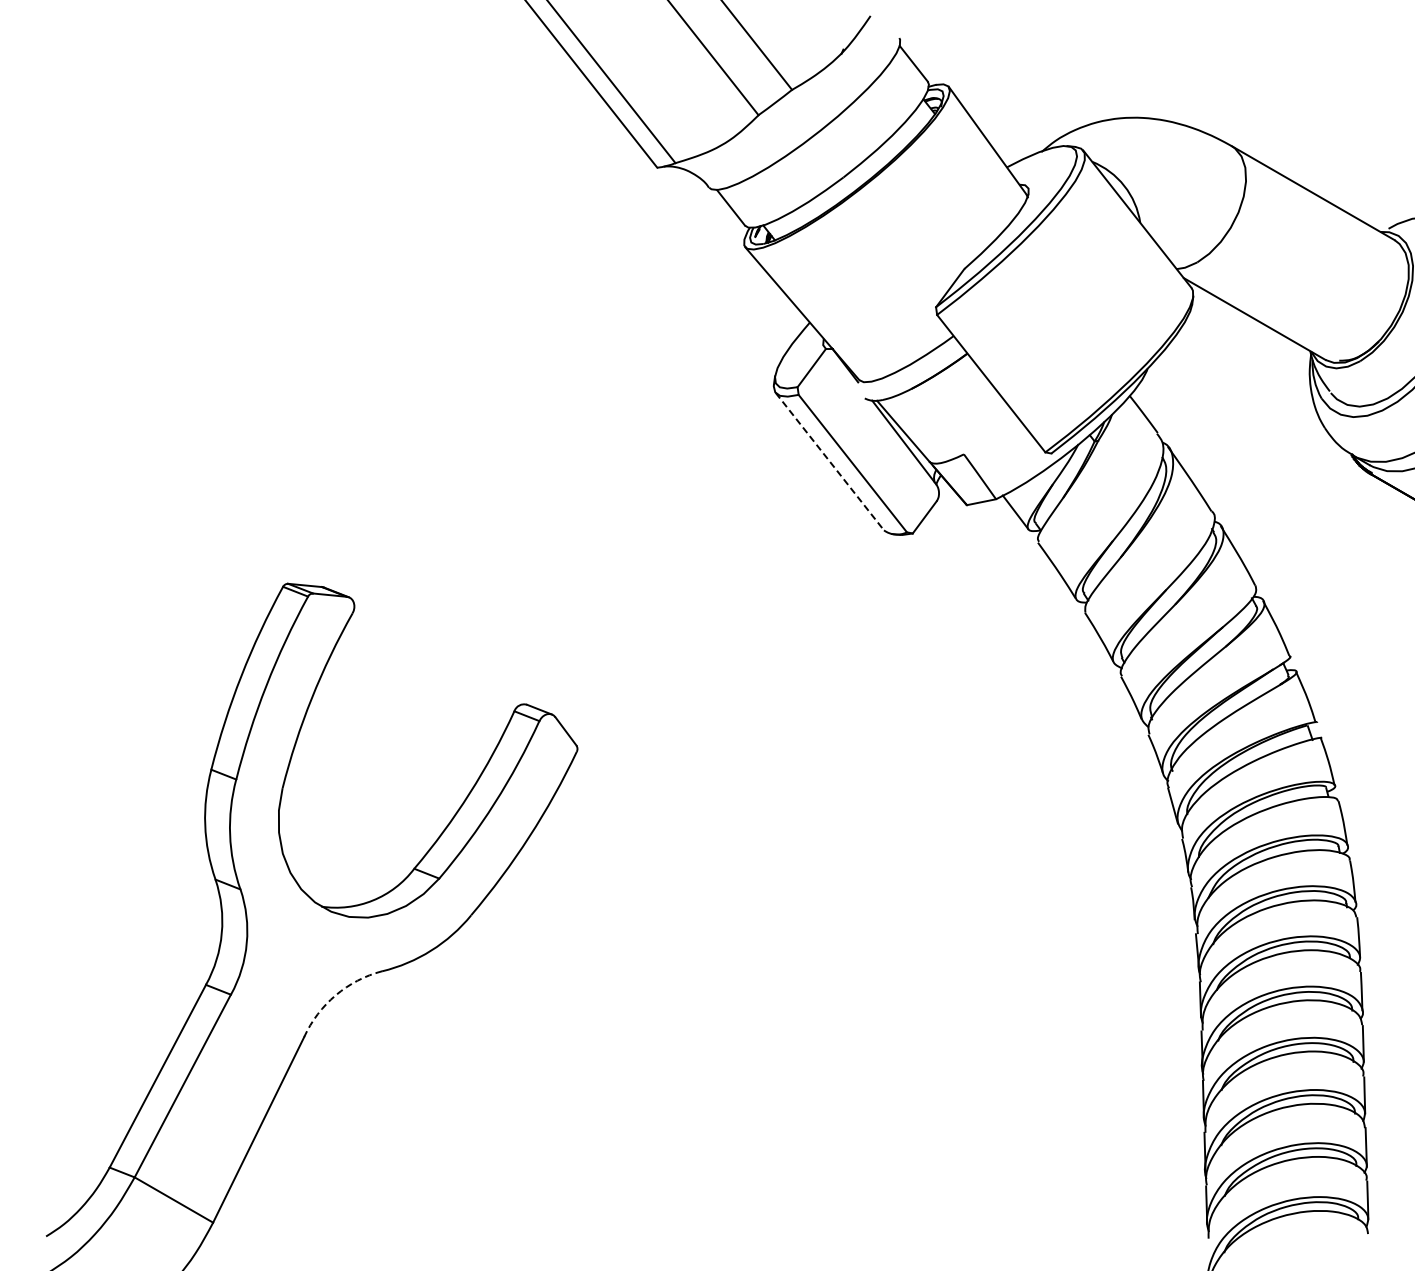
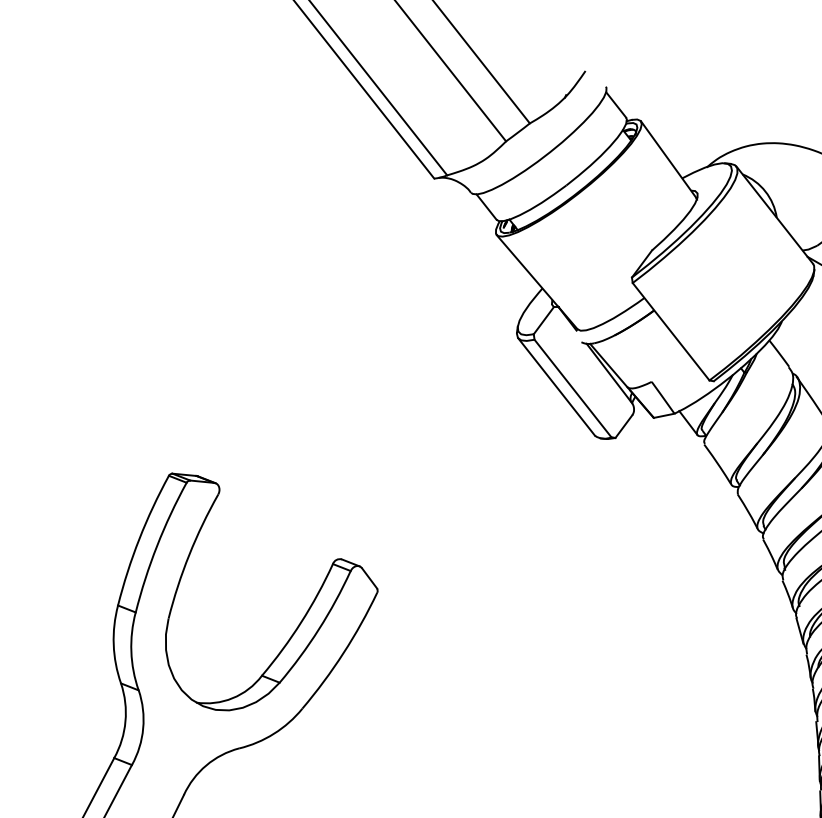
line: (830, 462) -> (557, 387), dashed -> solid
arc: (335, 995) -> (206, 765), dashed -> solid

